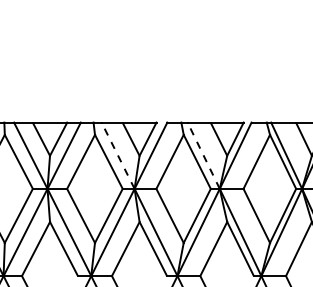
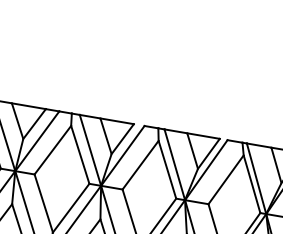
line: (117, 155) -> (89, 150), dashed -> solid
line: (203, 155) -> (174, 164), dashed -> solid

